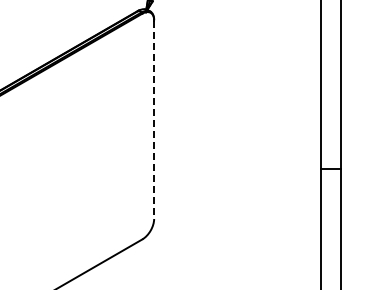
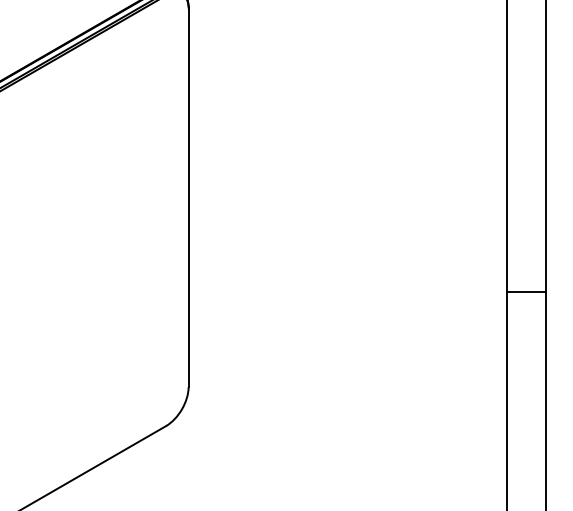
line: (154, 120) -> (189, 199), dashed -> solid

